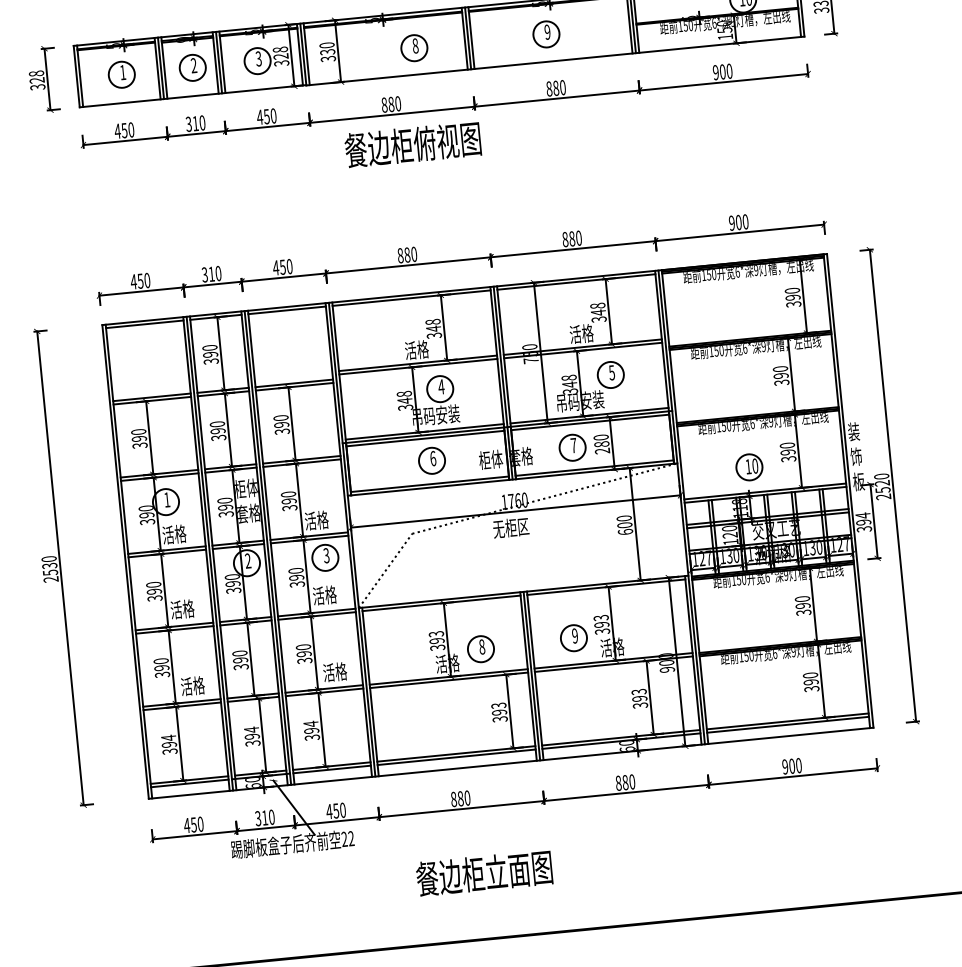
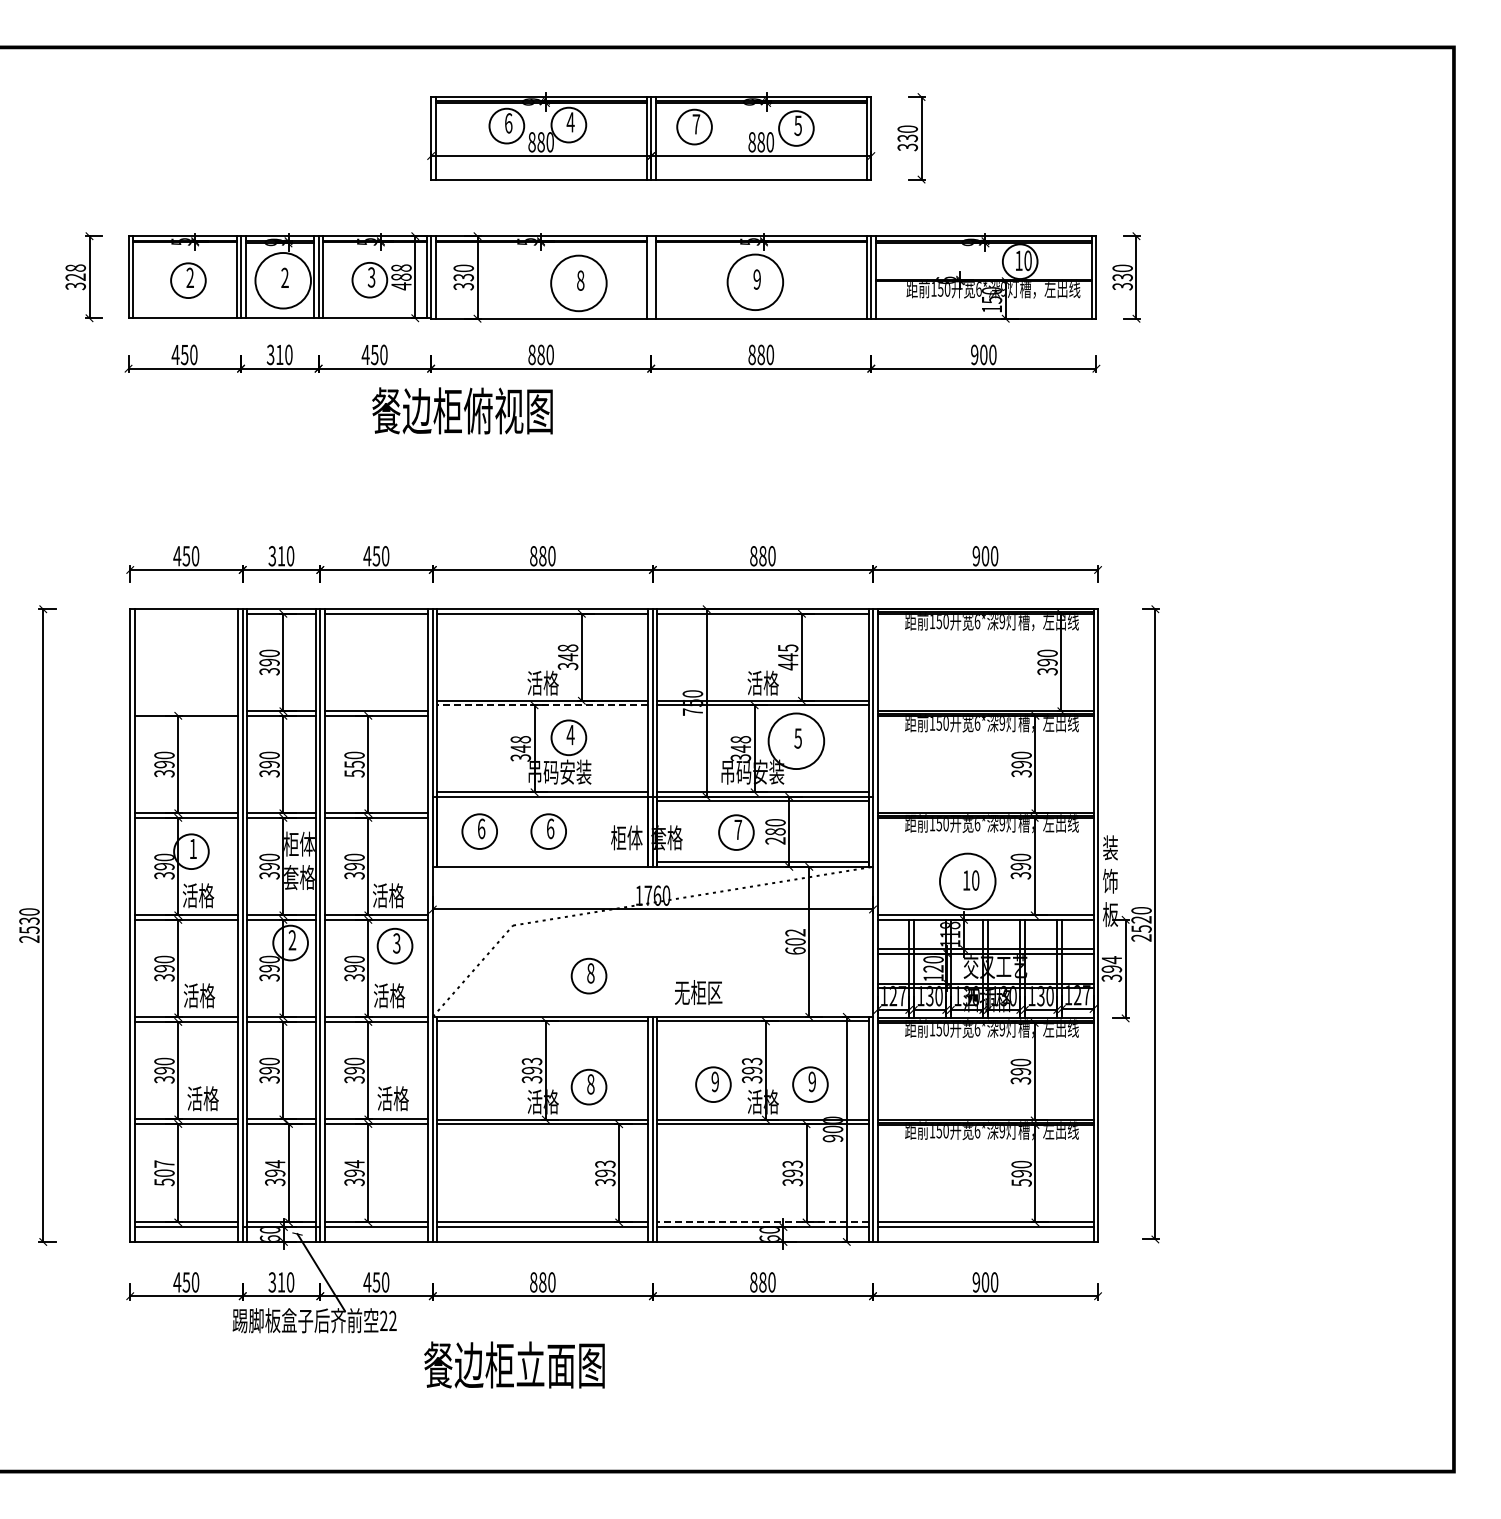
circle: (546, 34) -> (755, 282), size x1.6
line: (468, 38) -> (651, 277), removed
circle: (414, 48) -> (578, 283), size x1.6
text: (281, 59) -> (401, 281), 328 -> 488
circle: (192, 67) -> (282, 280), size x1.6
text: (122, 72) -> (189, 277), 1 -> 2
text: (412, 144) -> (462, 410), moved
text: (598, 312) -> (787, 657), 348 -> 445
line: (144, 324) -> (186, 613), removed
line: (418, 366) -> (542, 705), solid -> dashed
circle: (610, 374) -> (796, 740), size x1.6
line: (152, 397) -> (186, 711), removed
text: (281, 427) -> (354, 768), 390 -> 550
line: (425, 438) -> (542, 801), removed
part: (380, 465) -> (479, 831), added
circle: (749, 467) -> (967, 881), size x1.6
line: (429, 484) -> (542, 862), removed
text: (624, 518) -> (795, 932), 600 -> 602
text: (510, 527) -> (698, 992), moved
part: (472, 565) -> (588, 975), added
part: (646, 630) -> (810, 1084), added
text: (811, 688) -> (1021, 1182), 390 -> 590
line: (620, 737) -> (762, 1222), solid -> dashed
text: (169, 744) -> (164, 1172), 394 -> 507
text: (484, 872) -> (514, 1364), moved

